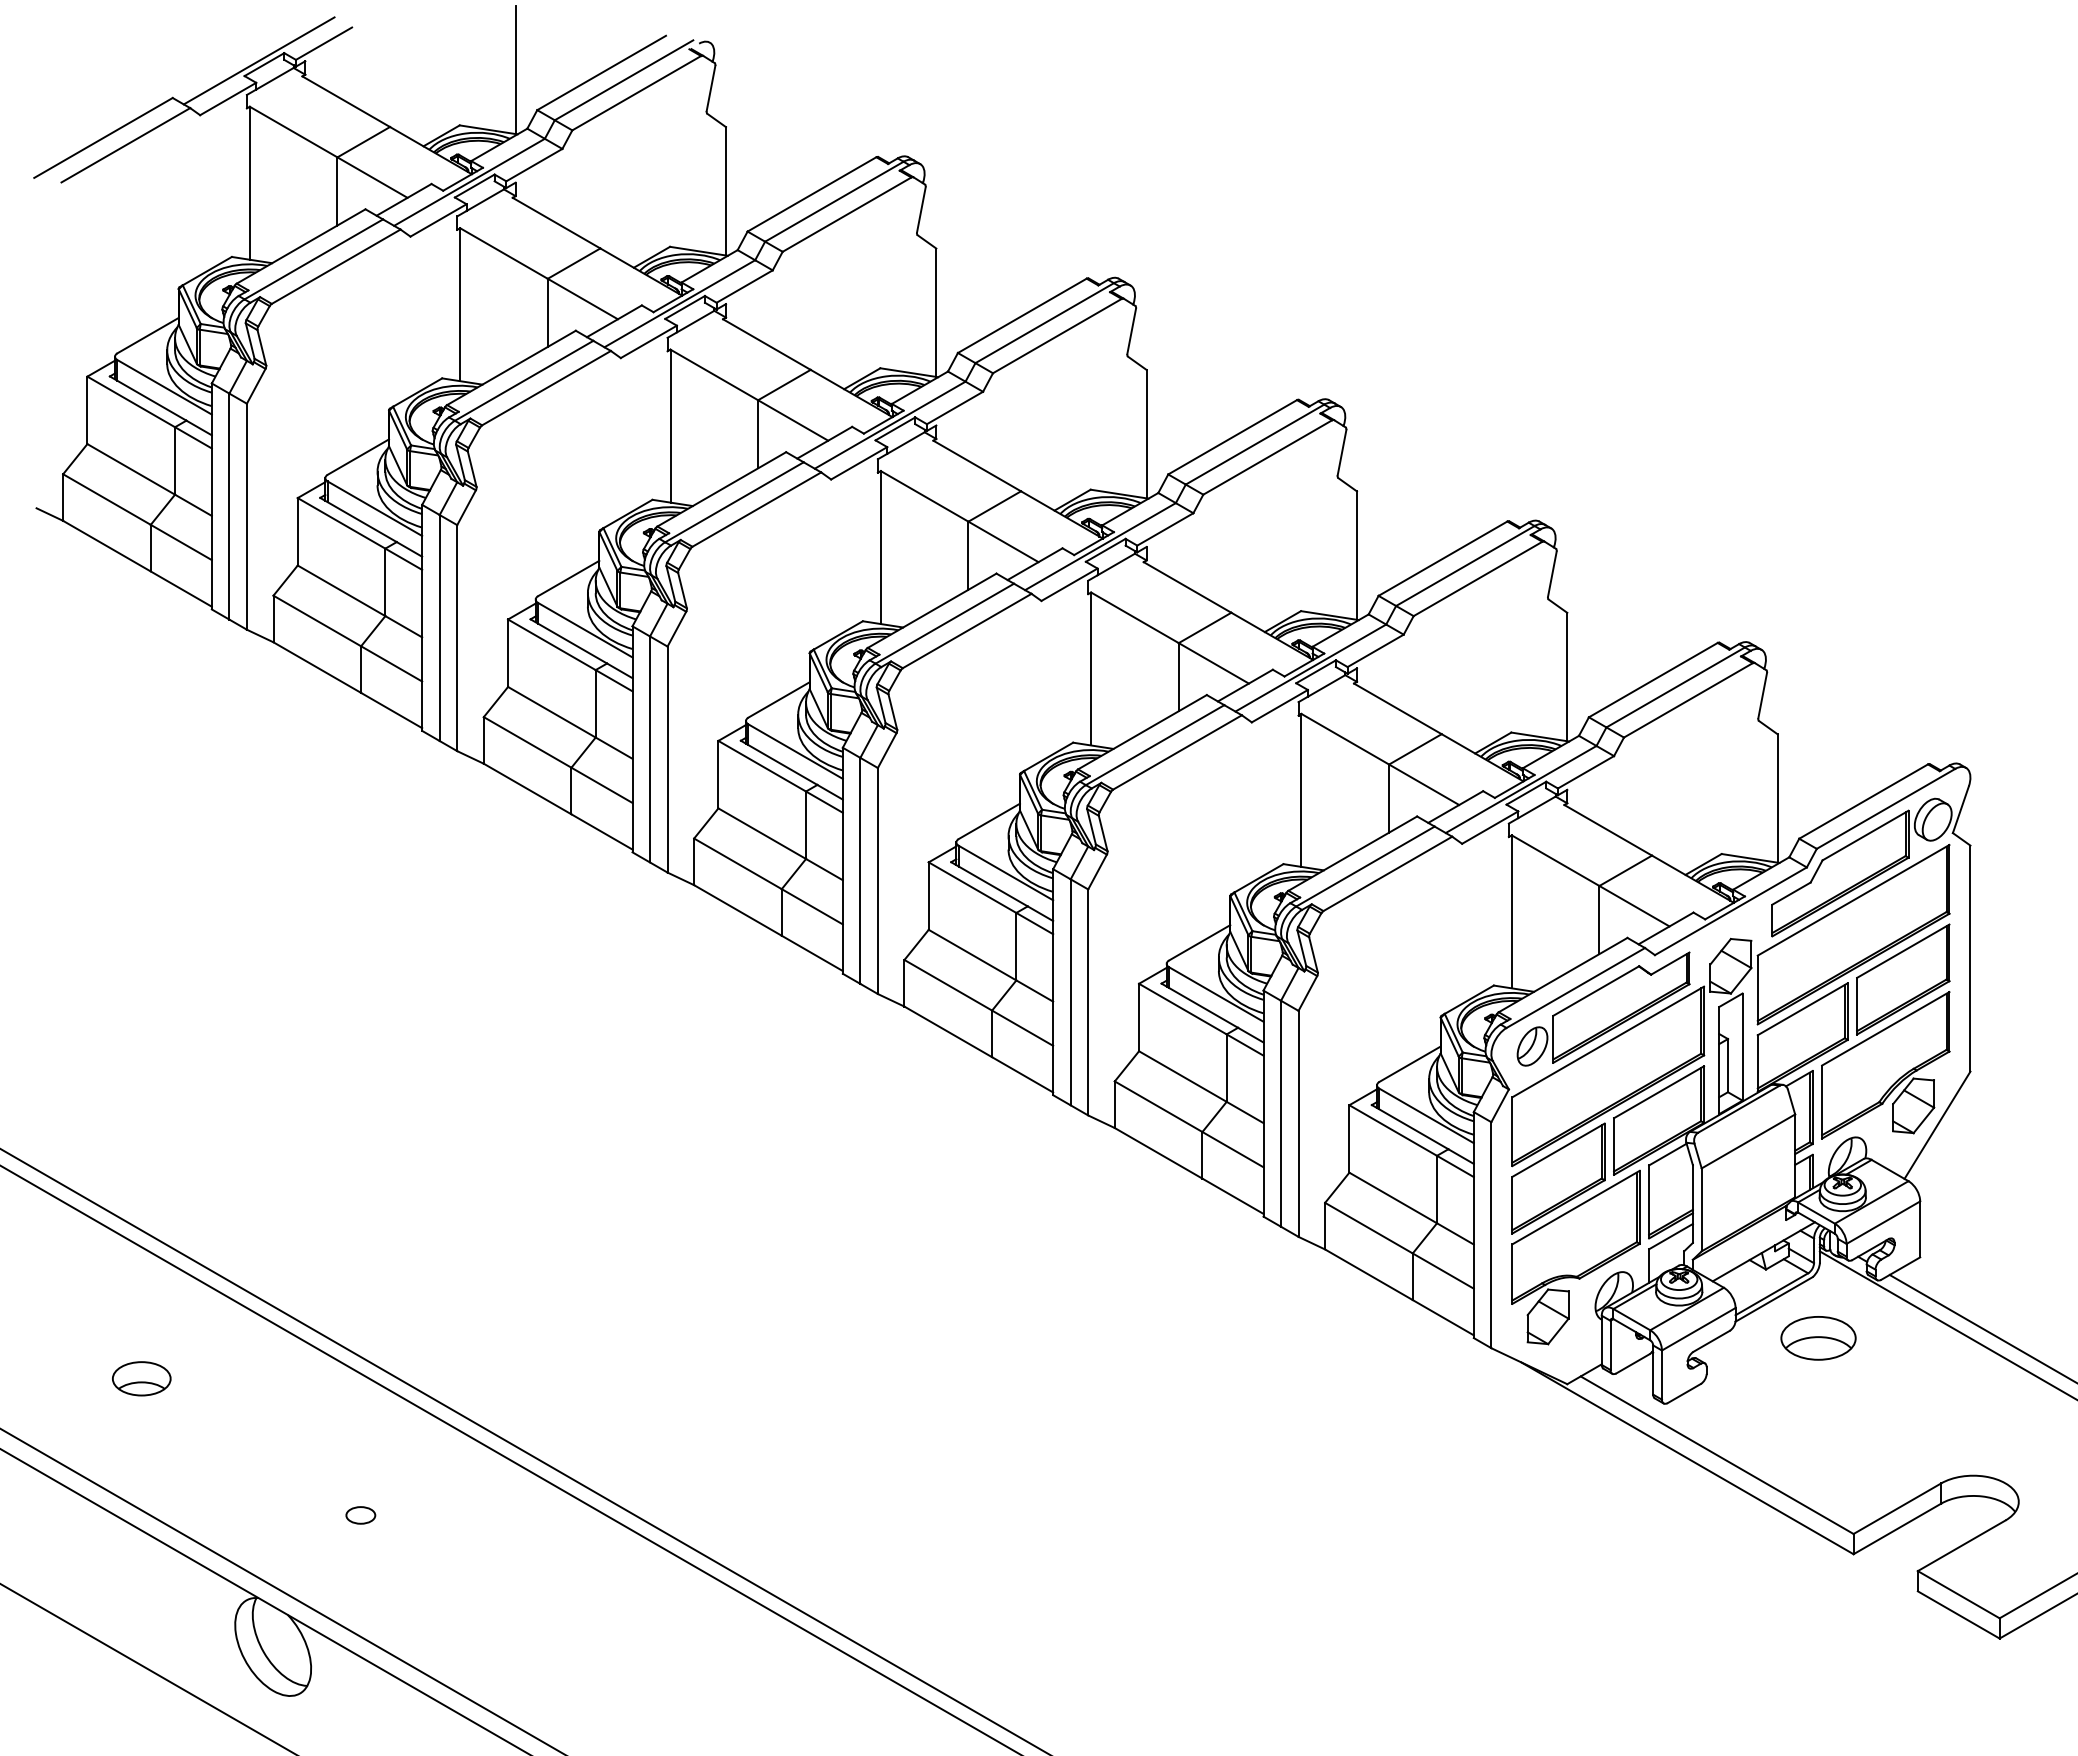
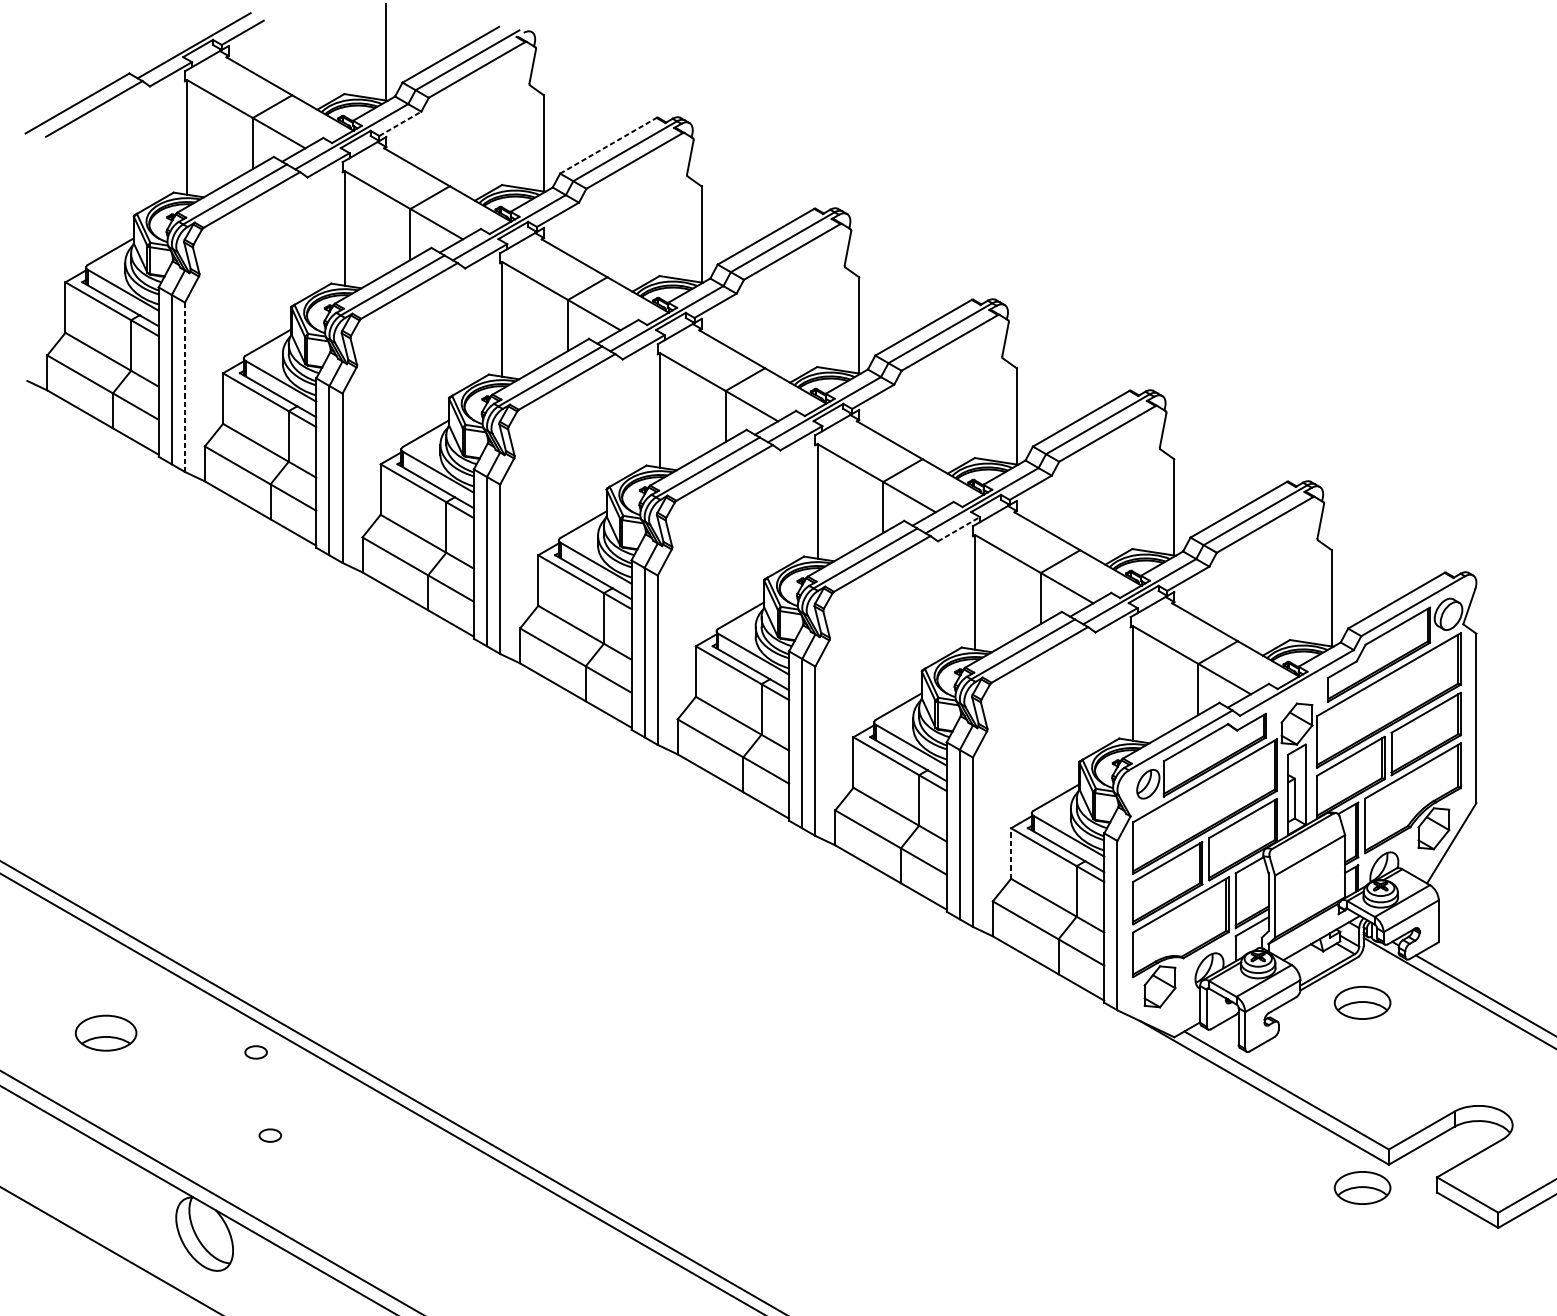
line: (534, 164) -> (400, 123), solid -> dashed
line: (812, 194) -> (608, 145), solid -> dashed
line: (246, 517) -> (184, 387), solid -> dashed
line: (1280, 705) -> (959, 528), solid -> dashed
line: (1349, 1138) -> (1011, 853), solid -> dashed
part: (141, 1378) -> (106, 1033), size x1.4
part: (341, 1404) -> (255, 1052), added
part: (1818, 1585) -> (1362, 1188), added

